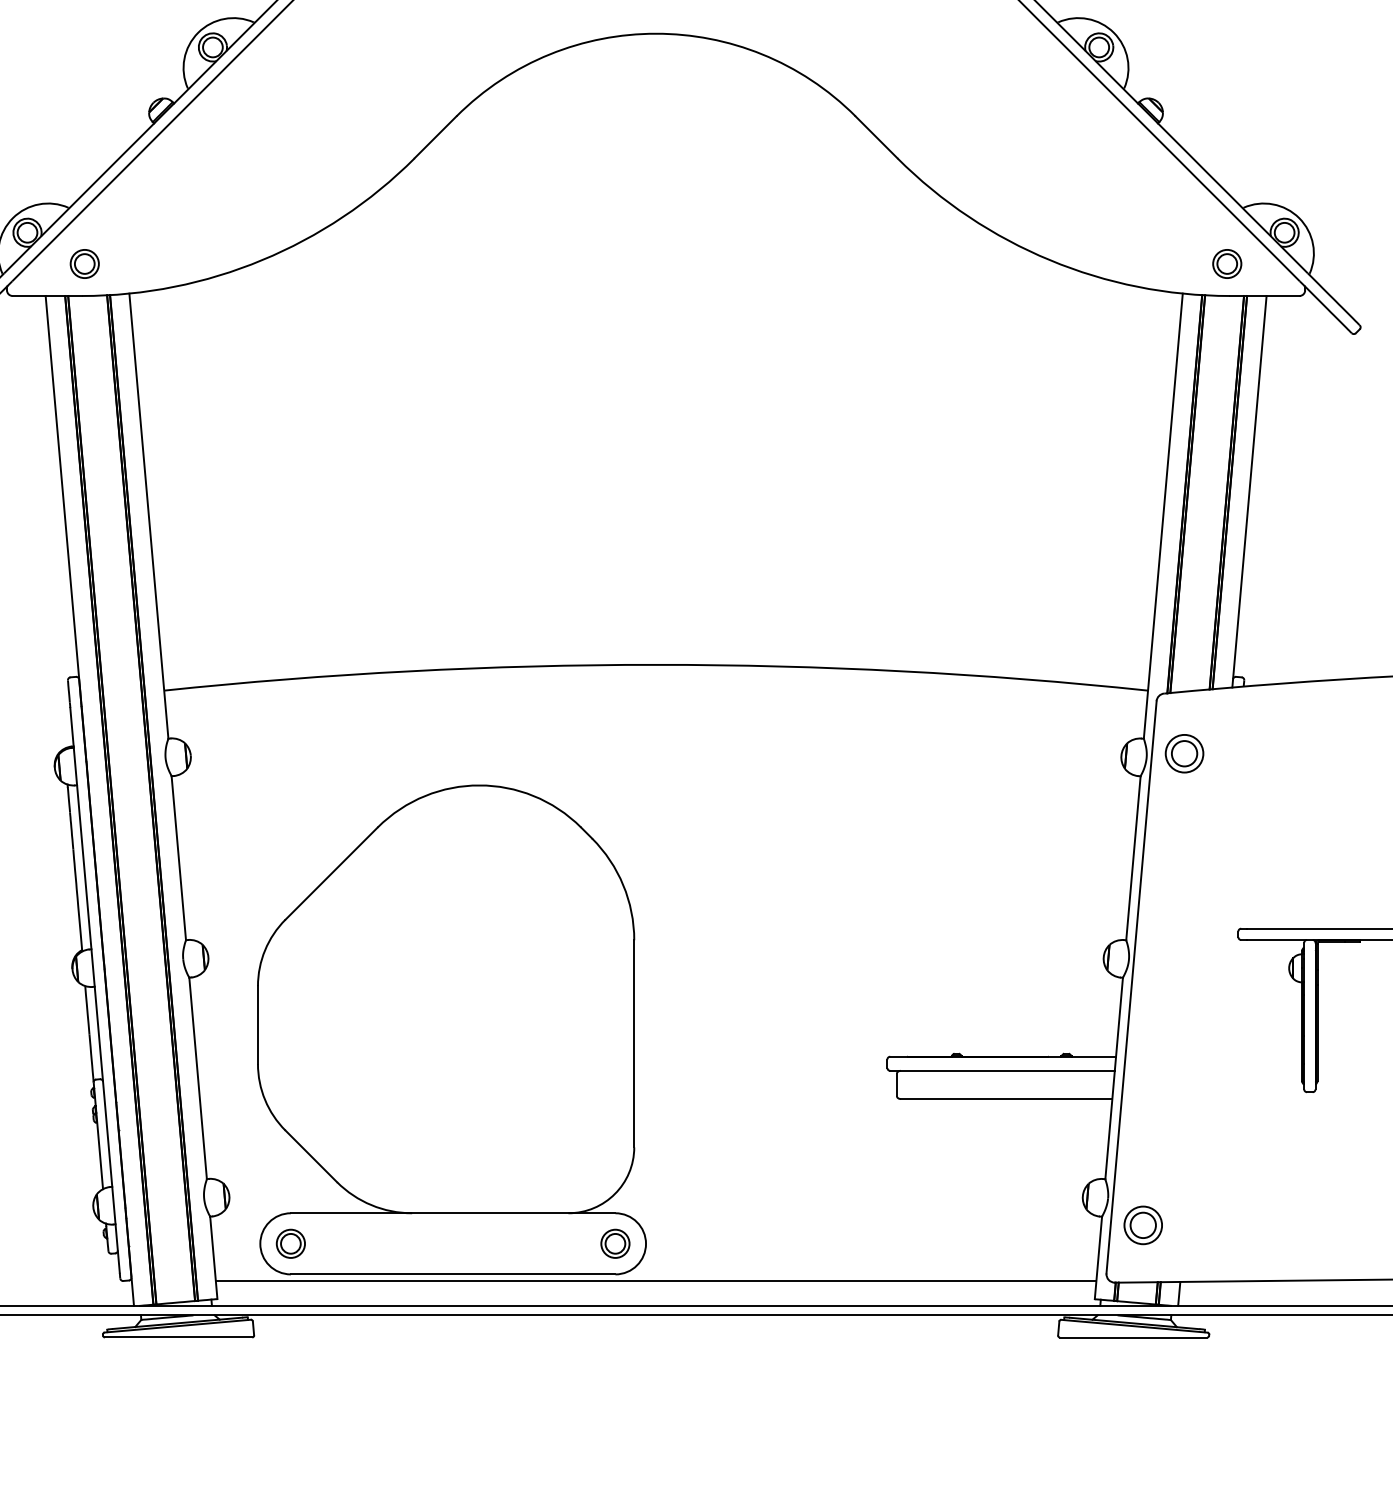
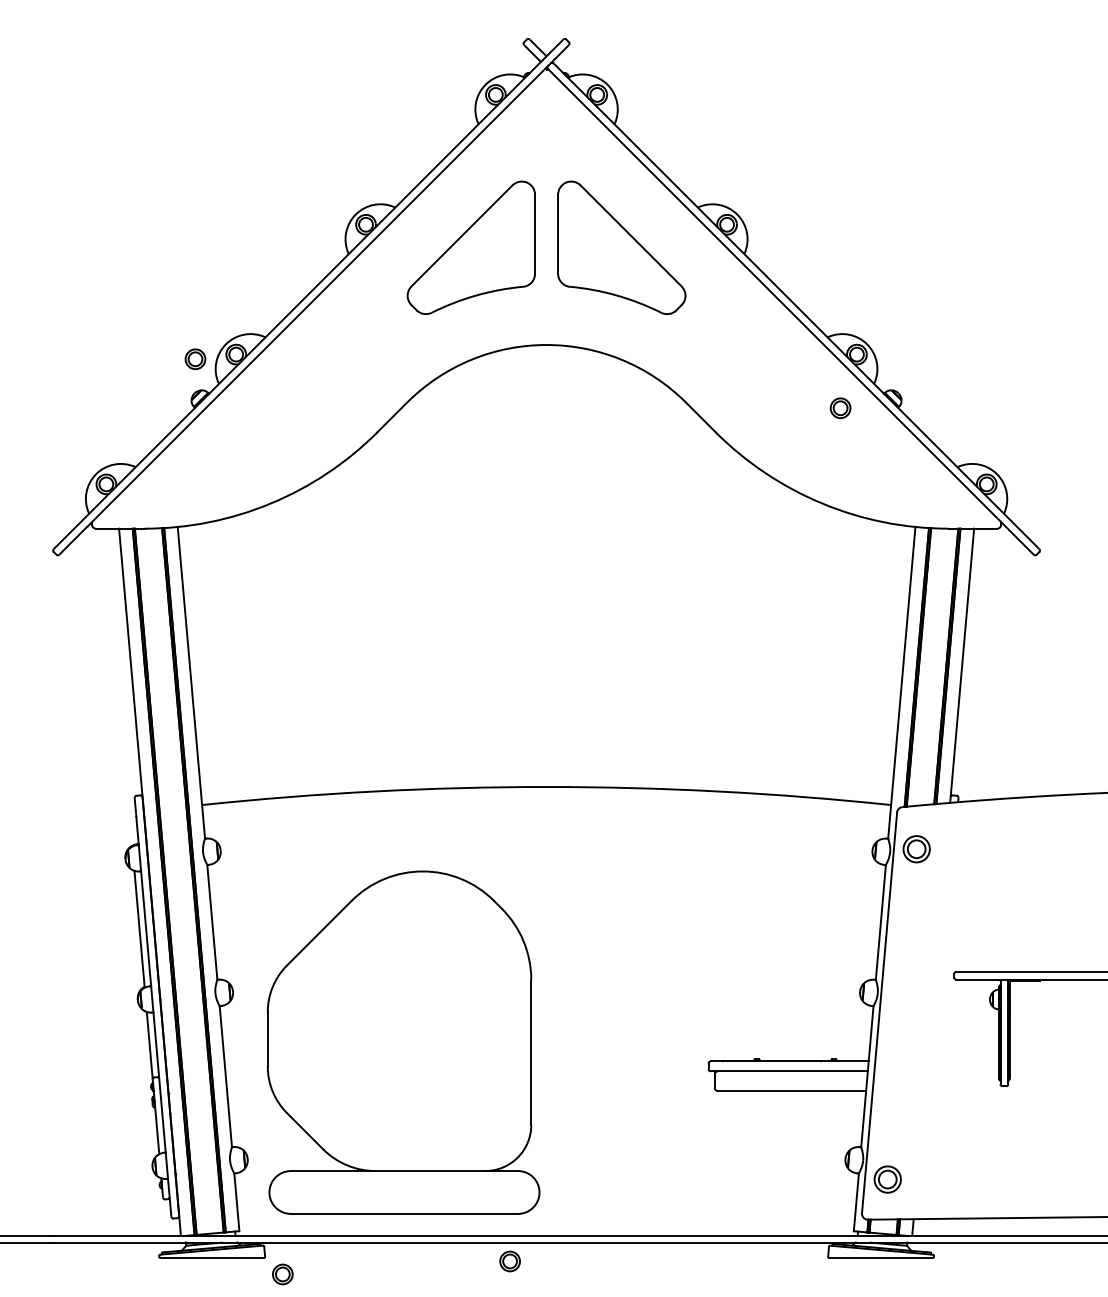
part: (84, 262) -> (195, 358), moved
part: (1227, 262) -> (840, 407), moved
part: (290, 1243) -> (282, 1274), moved
part: (614, 1243) -> (509, 1261), moved
line: (655, 1280) -> (546, 1218), removed

